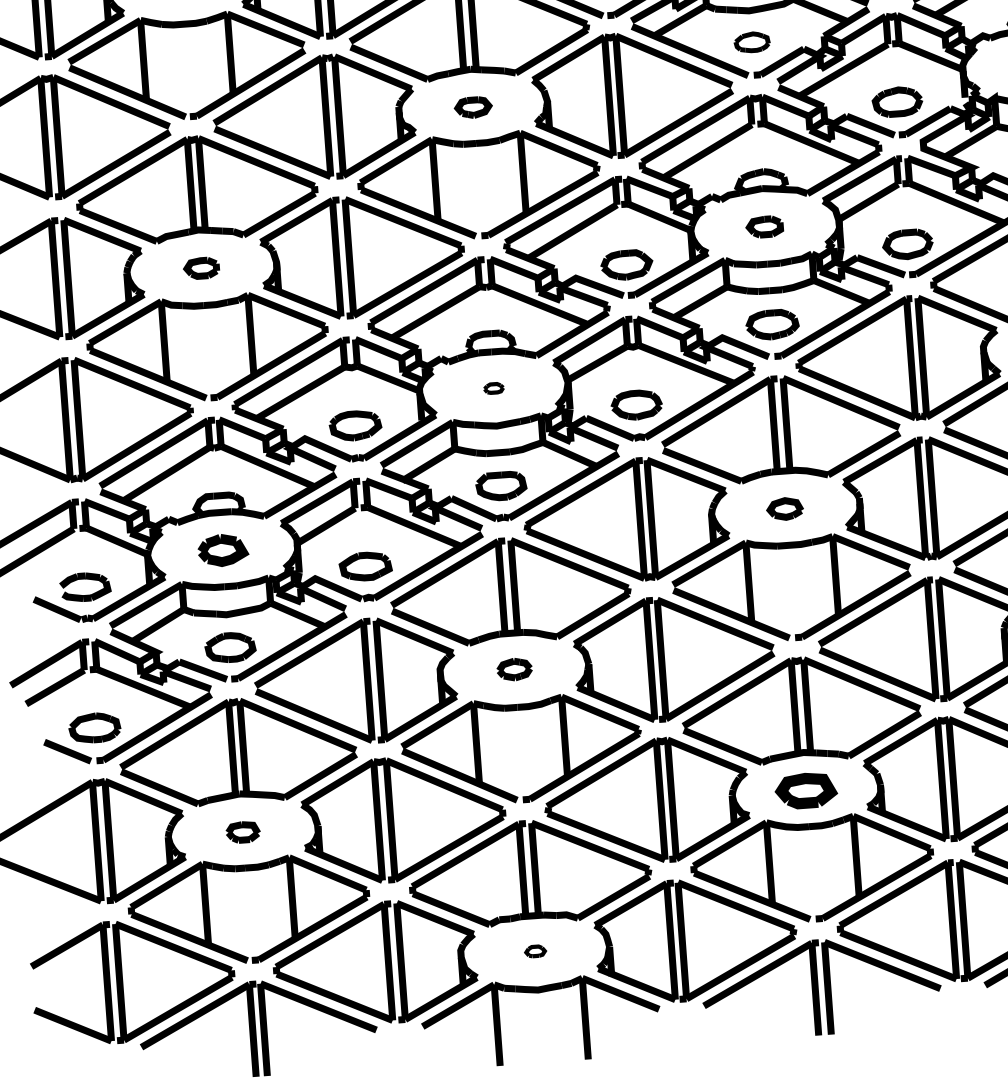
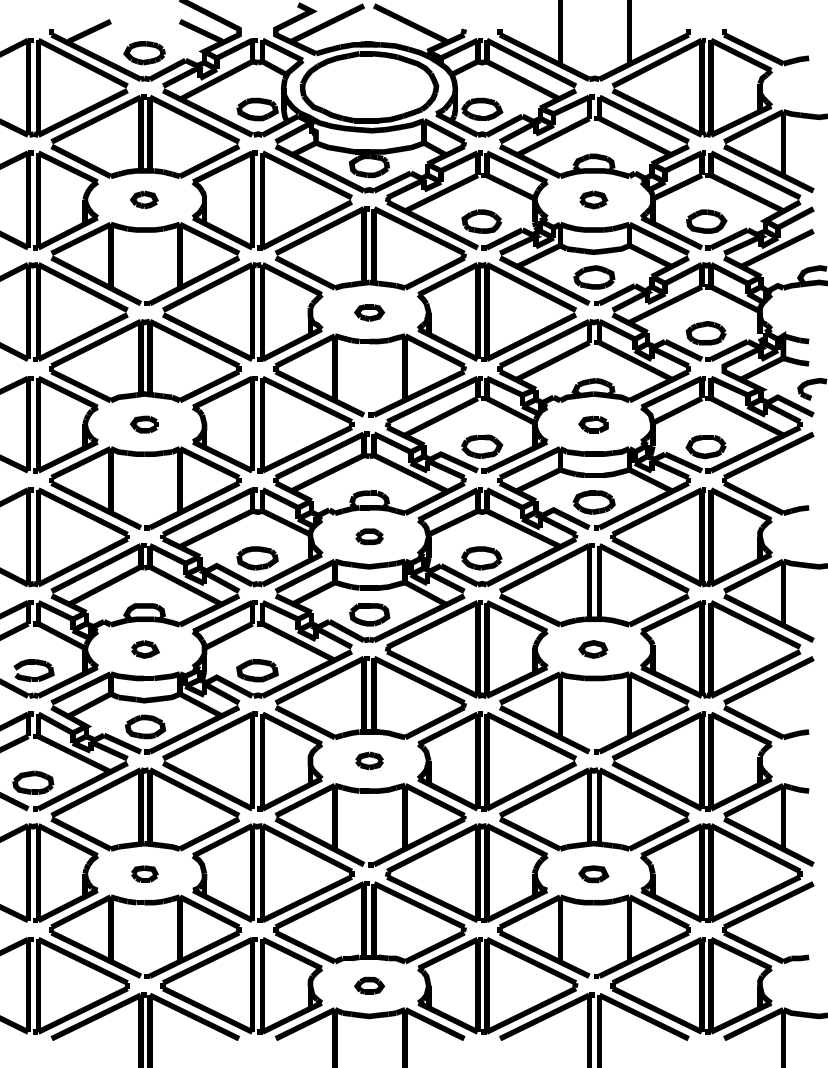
part: (752, 42) -> (594, 277), size x1.43
part: (493, 387) -> (369, 536), size x1.67
part: (223, 550) -> (145, 649), size x0.71
part: (805, 791) -> (593, 874), size x0.62
part: (535, 951) -> (369, 985), size x1.67

